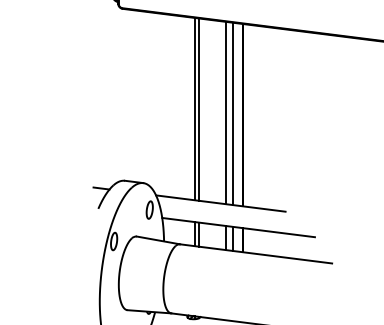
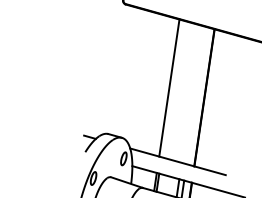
line: (198, 109) -> (171, 88), removed
line: (225, 112) -> (191, 93), removed
line: (232, 113) -> (196, 95), removed

